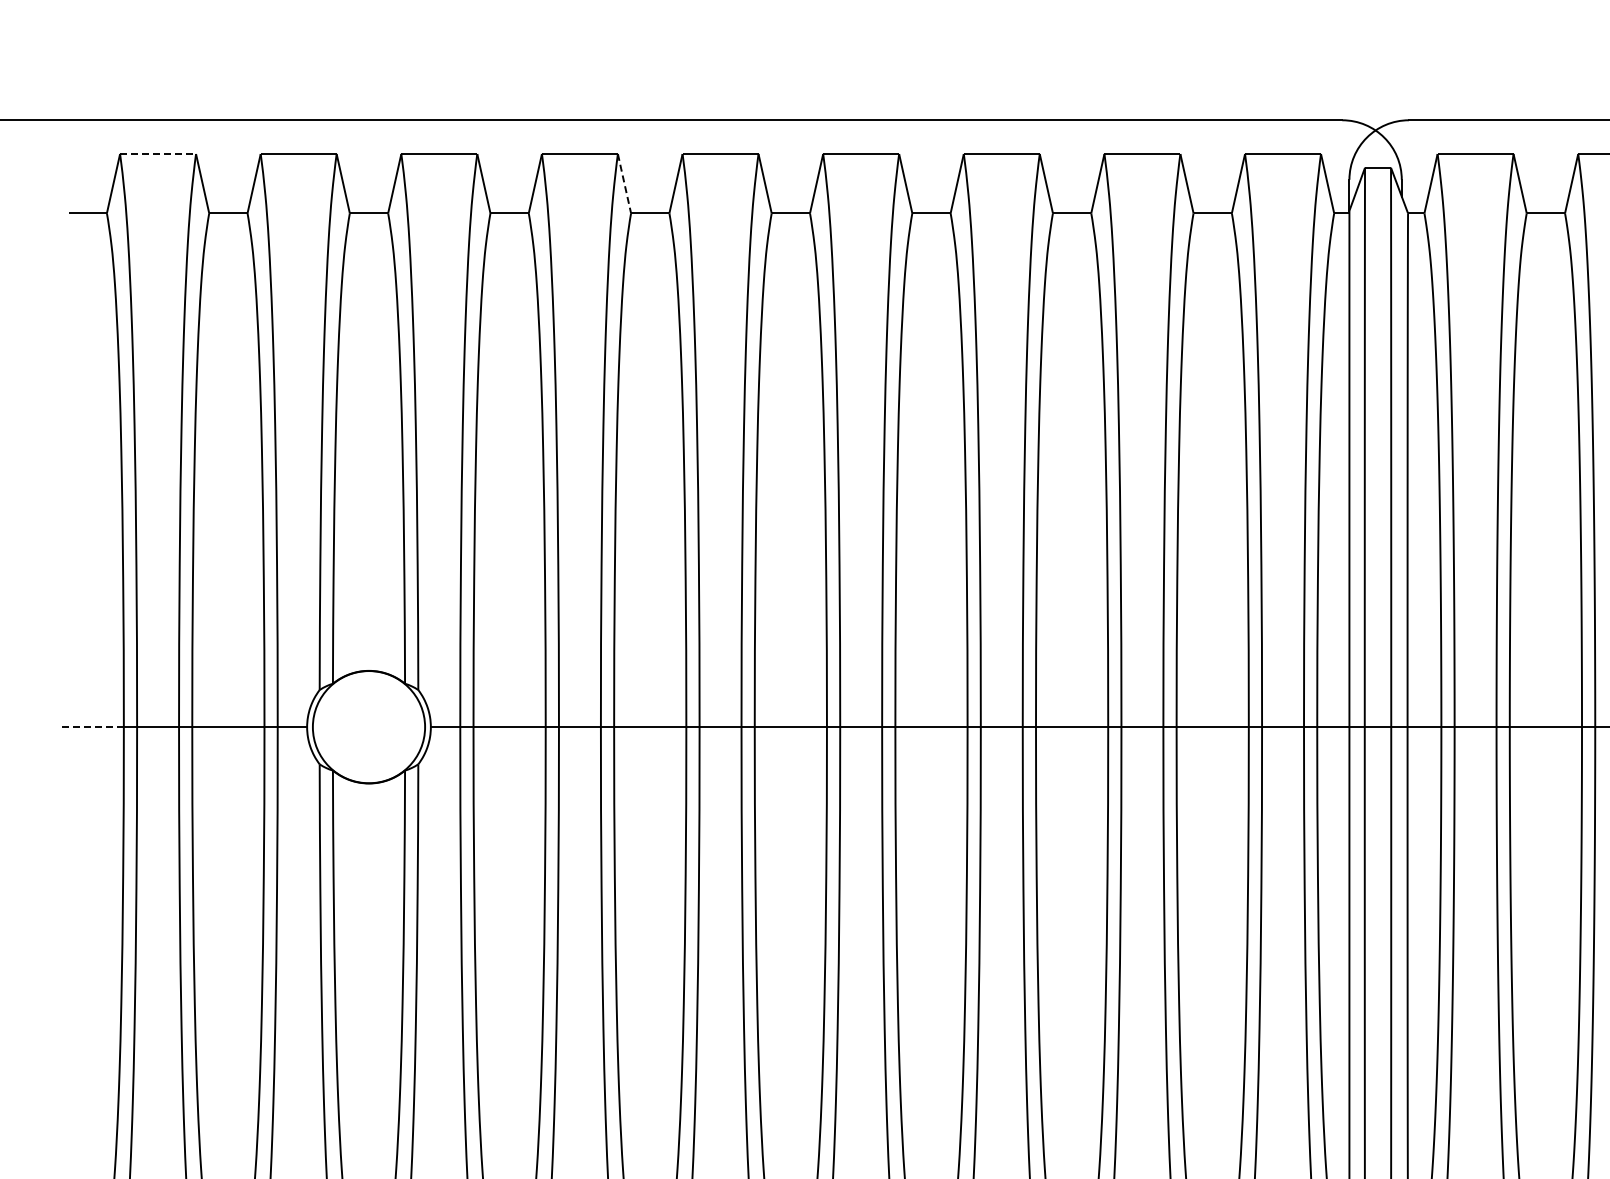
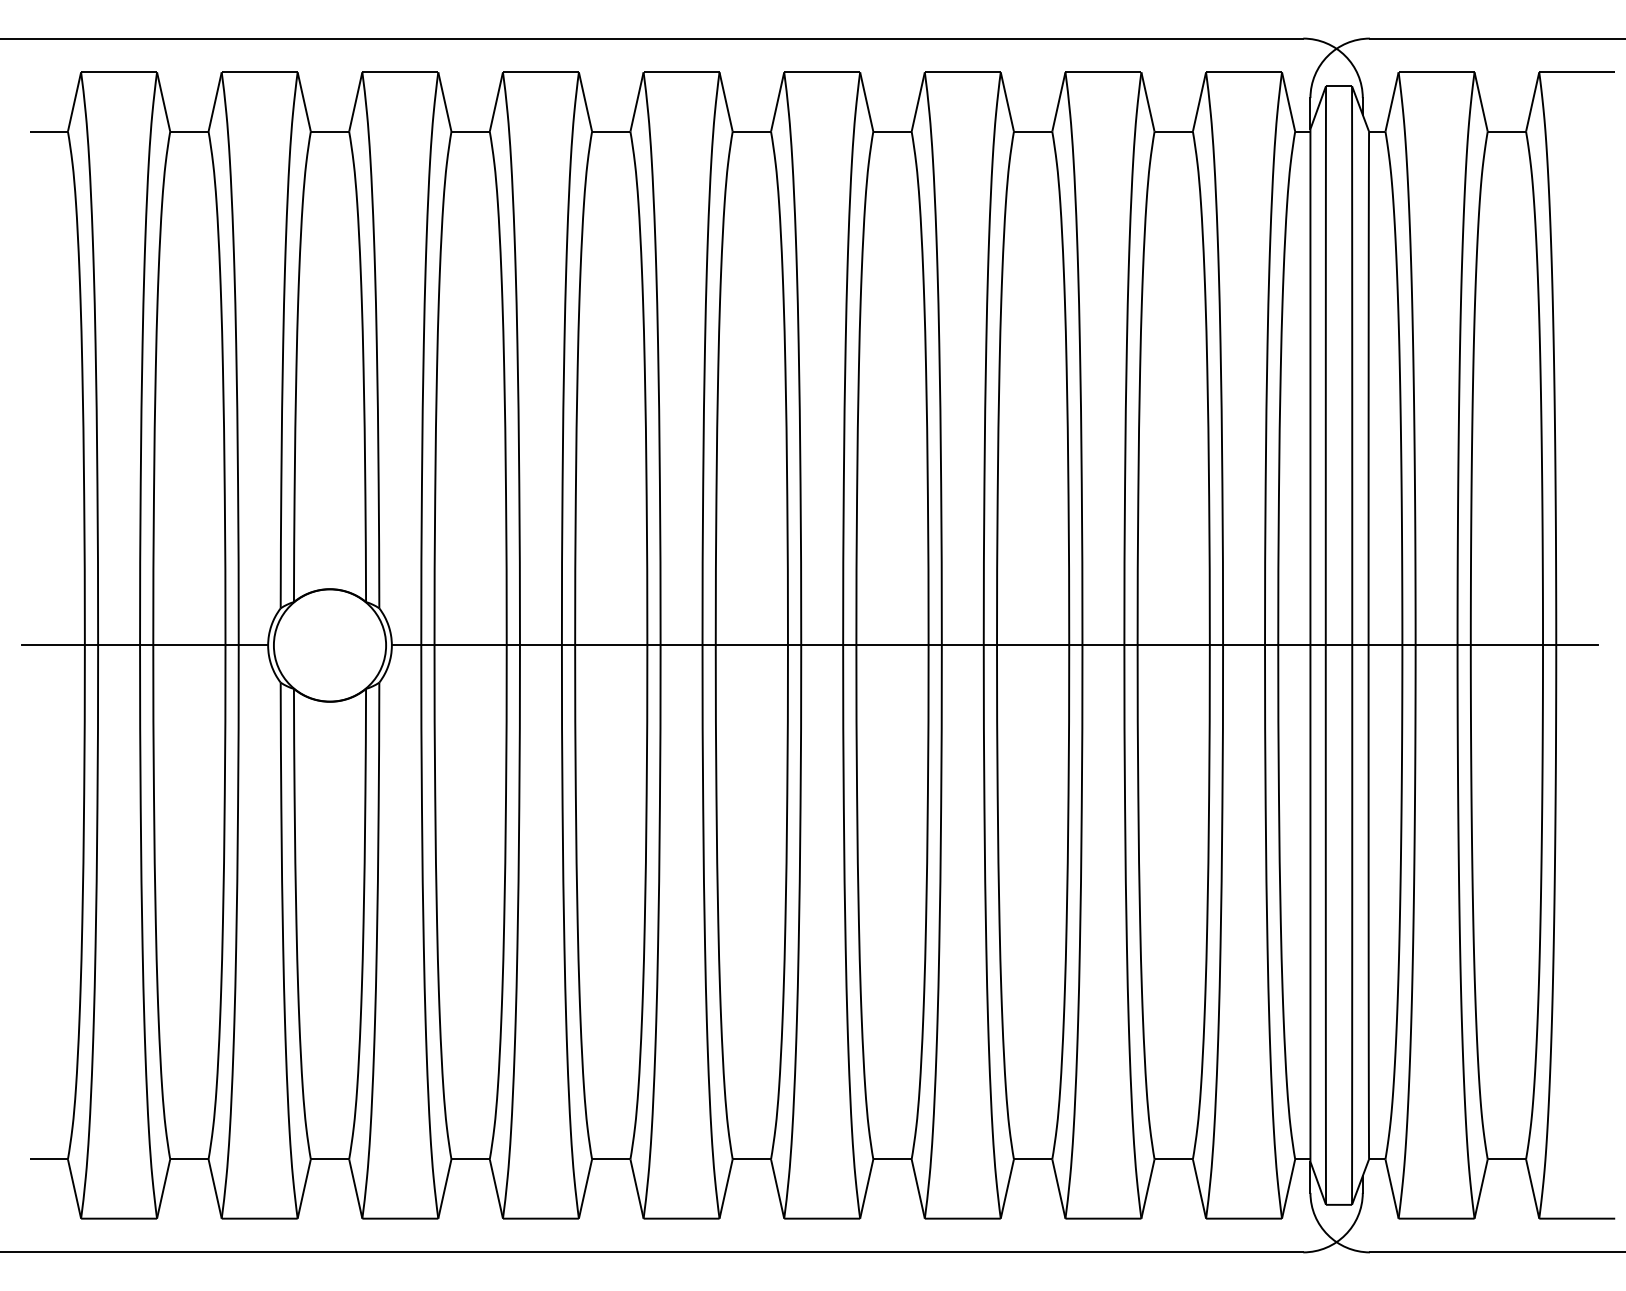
line: (157, 154) -> (118, 72), dashed -> solid
line: (624, 184) -> (585, 102), dashed -> solid
line: (92, 727) -> (53, 645), dashed -> solid

